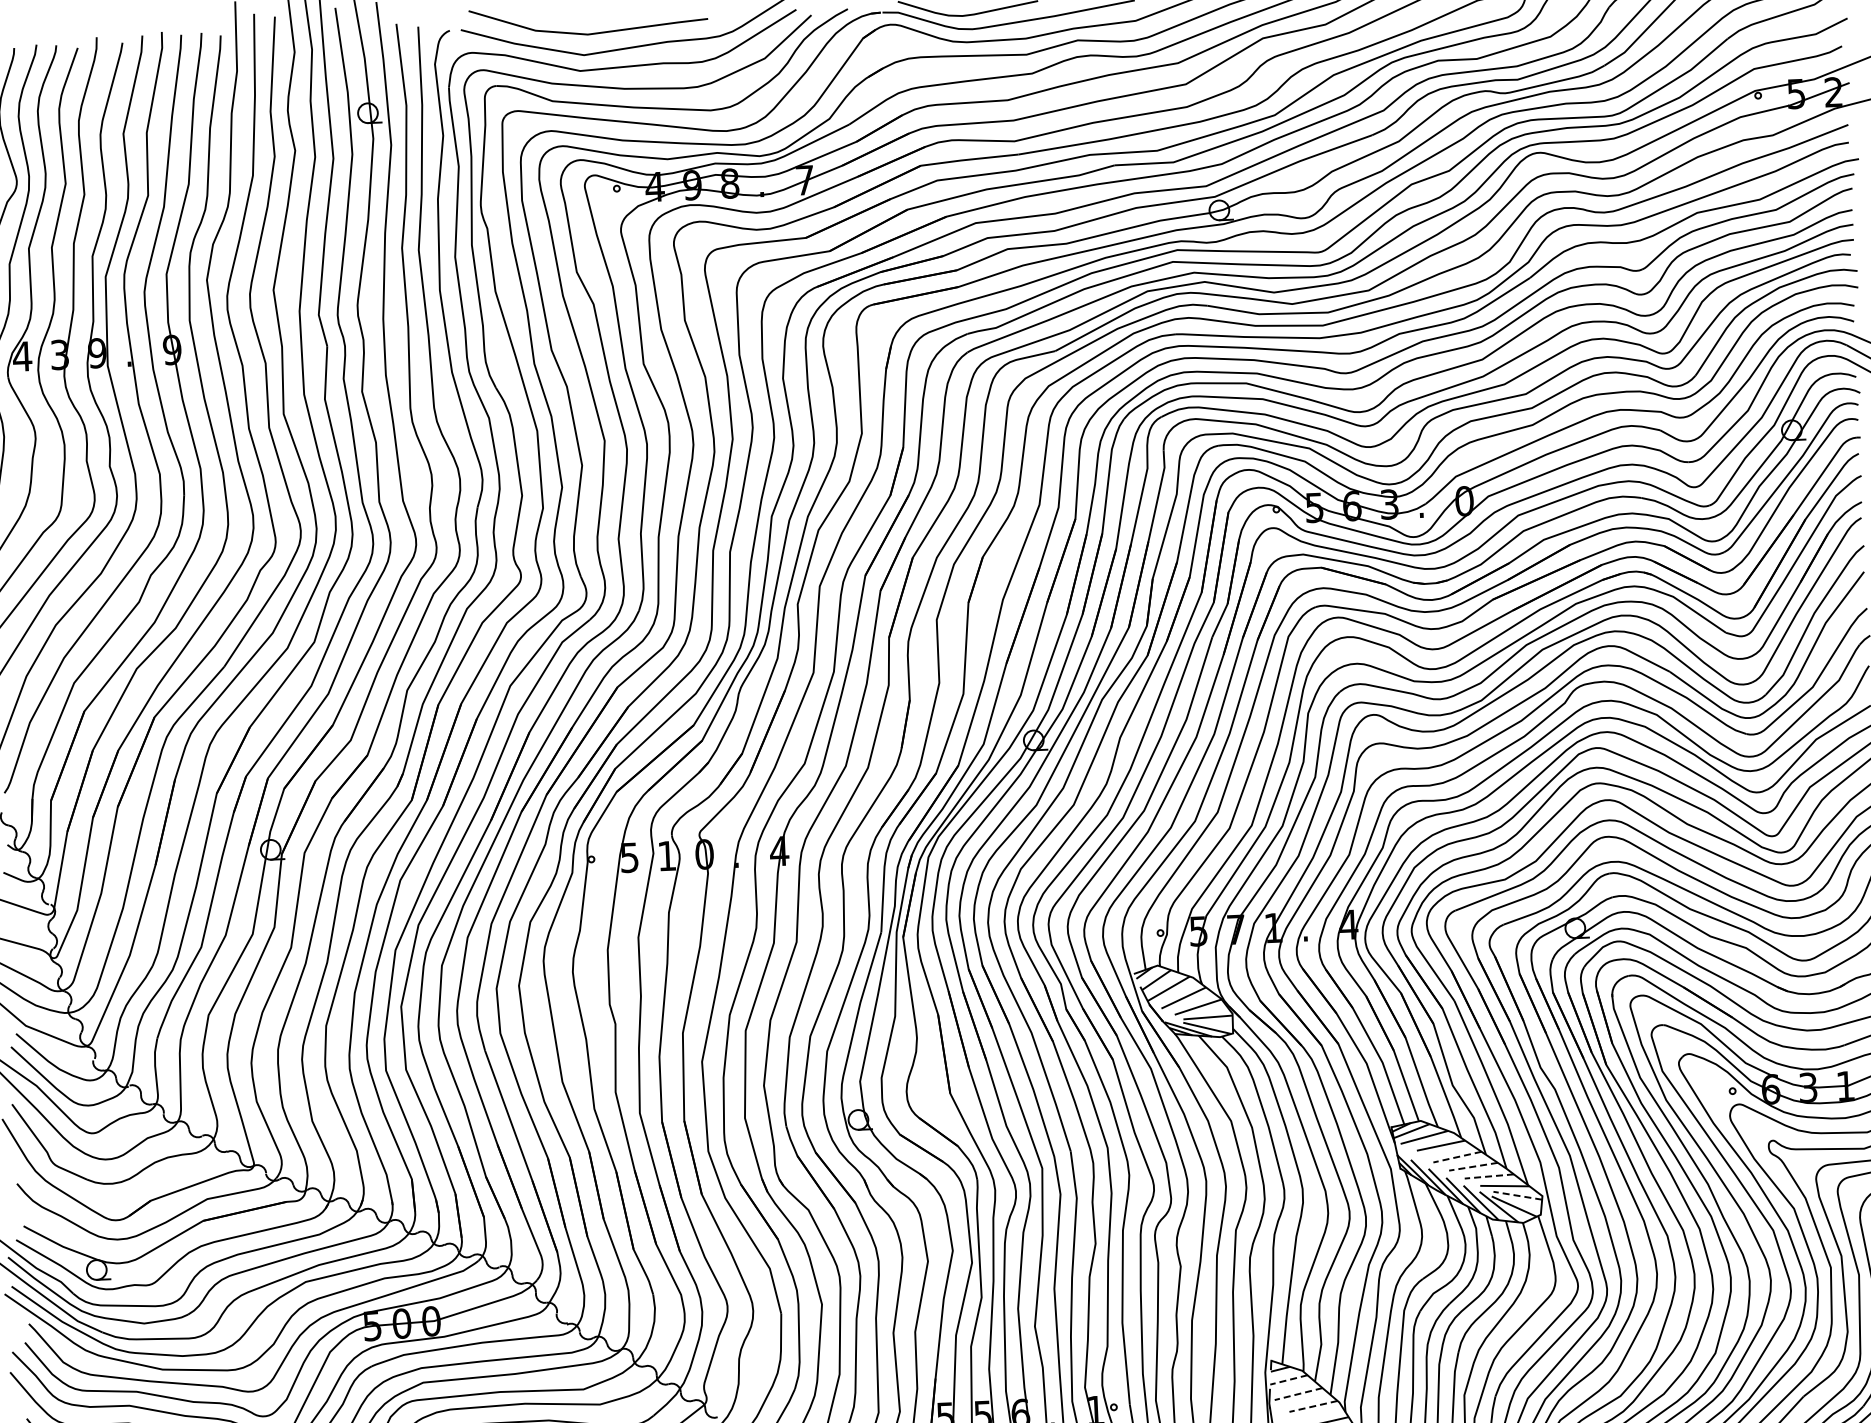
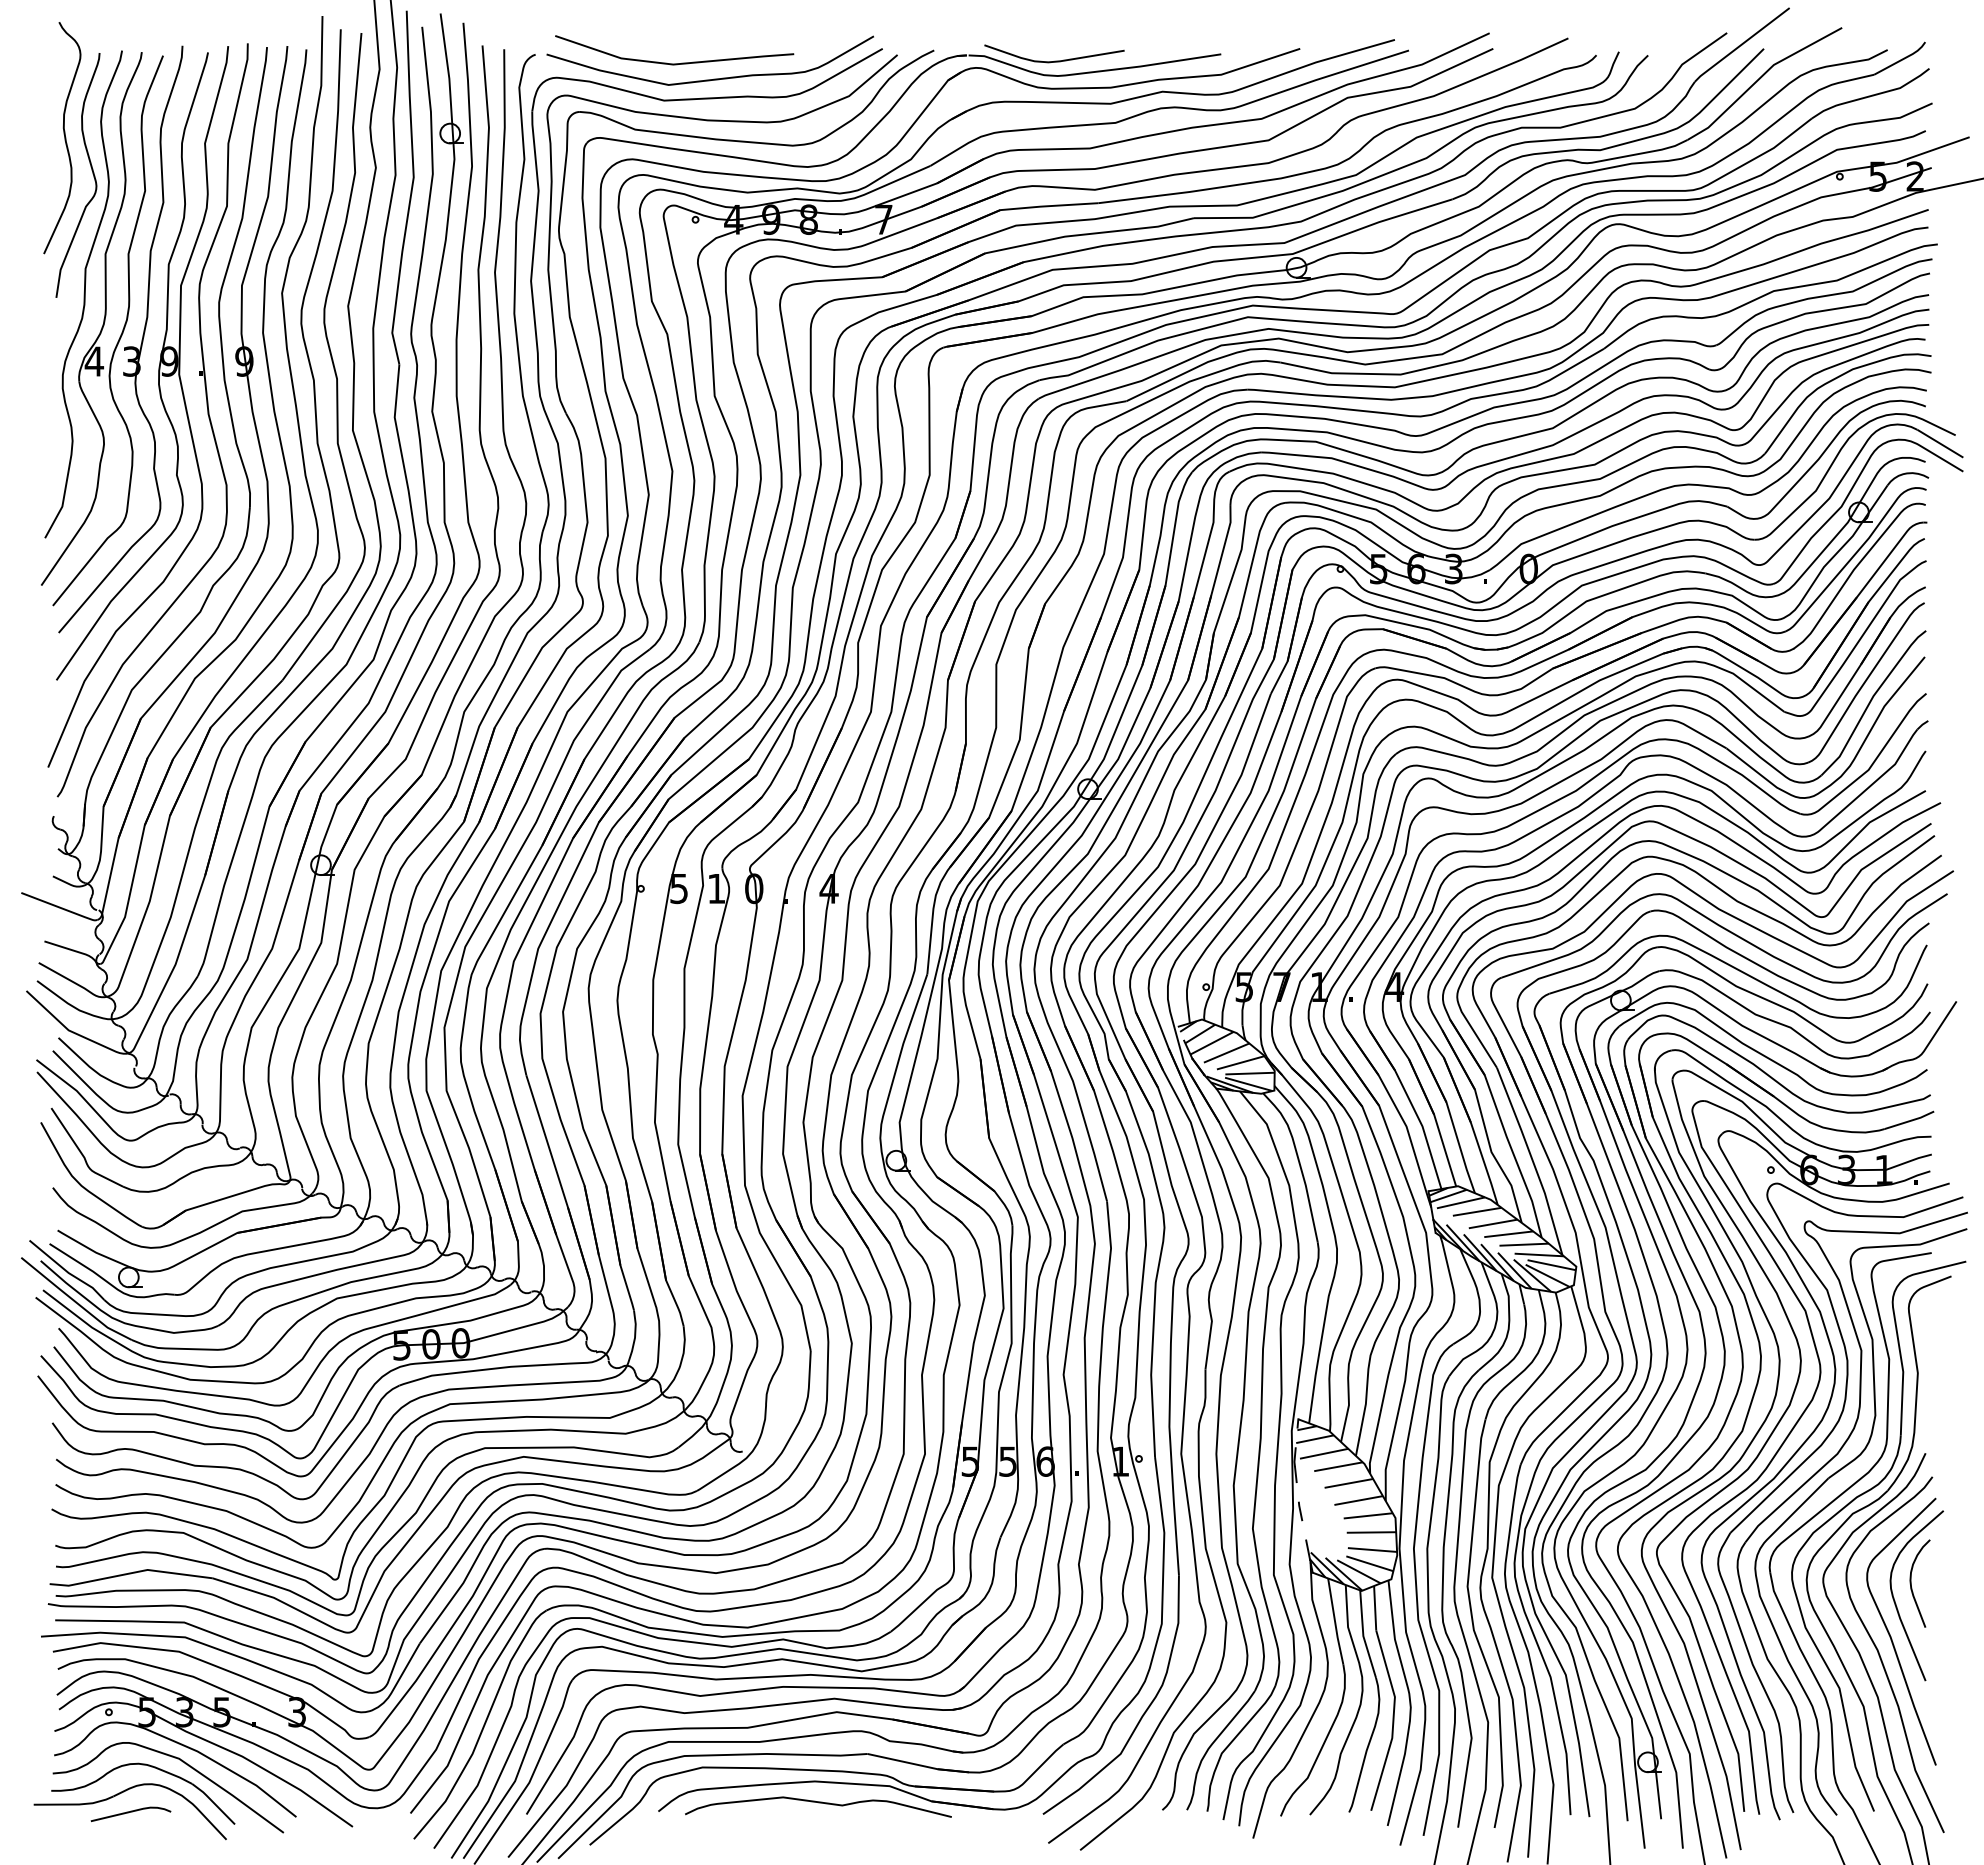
line: (1457, 1156) -> (1493, 1223), dashed -> solid
line: (1473, 1166) -> (1508, 1234), dashed -> solid
line: (1489, 1176) -> (1524, 1244), dashed -> solid
line: (1517, 1196) -> (1551, 1265), dashed -> solid
line: (1288, 1380) -> (1314, 1439), dashed -> solid
line: (1298, 1393) -> (1324, 1453), dashed -> solid
line: (1313, 1406) -> (1338, 1466), dashed -> solid

